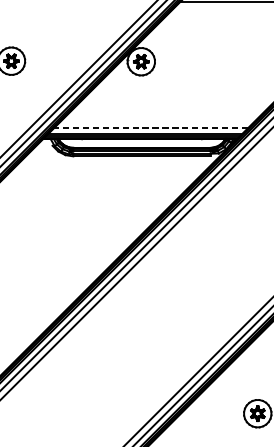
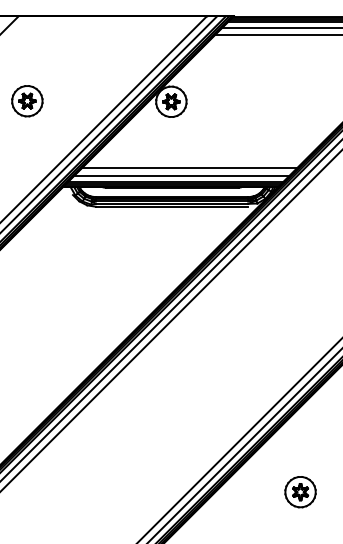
line: (156, 121) -> (188, 168), added
line: (151, 128) -> (182, 175), dashed -> solid

